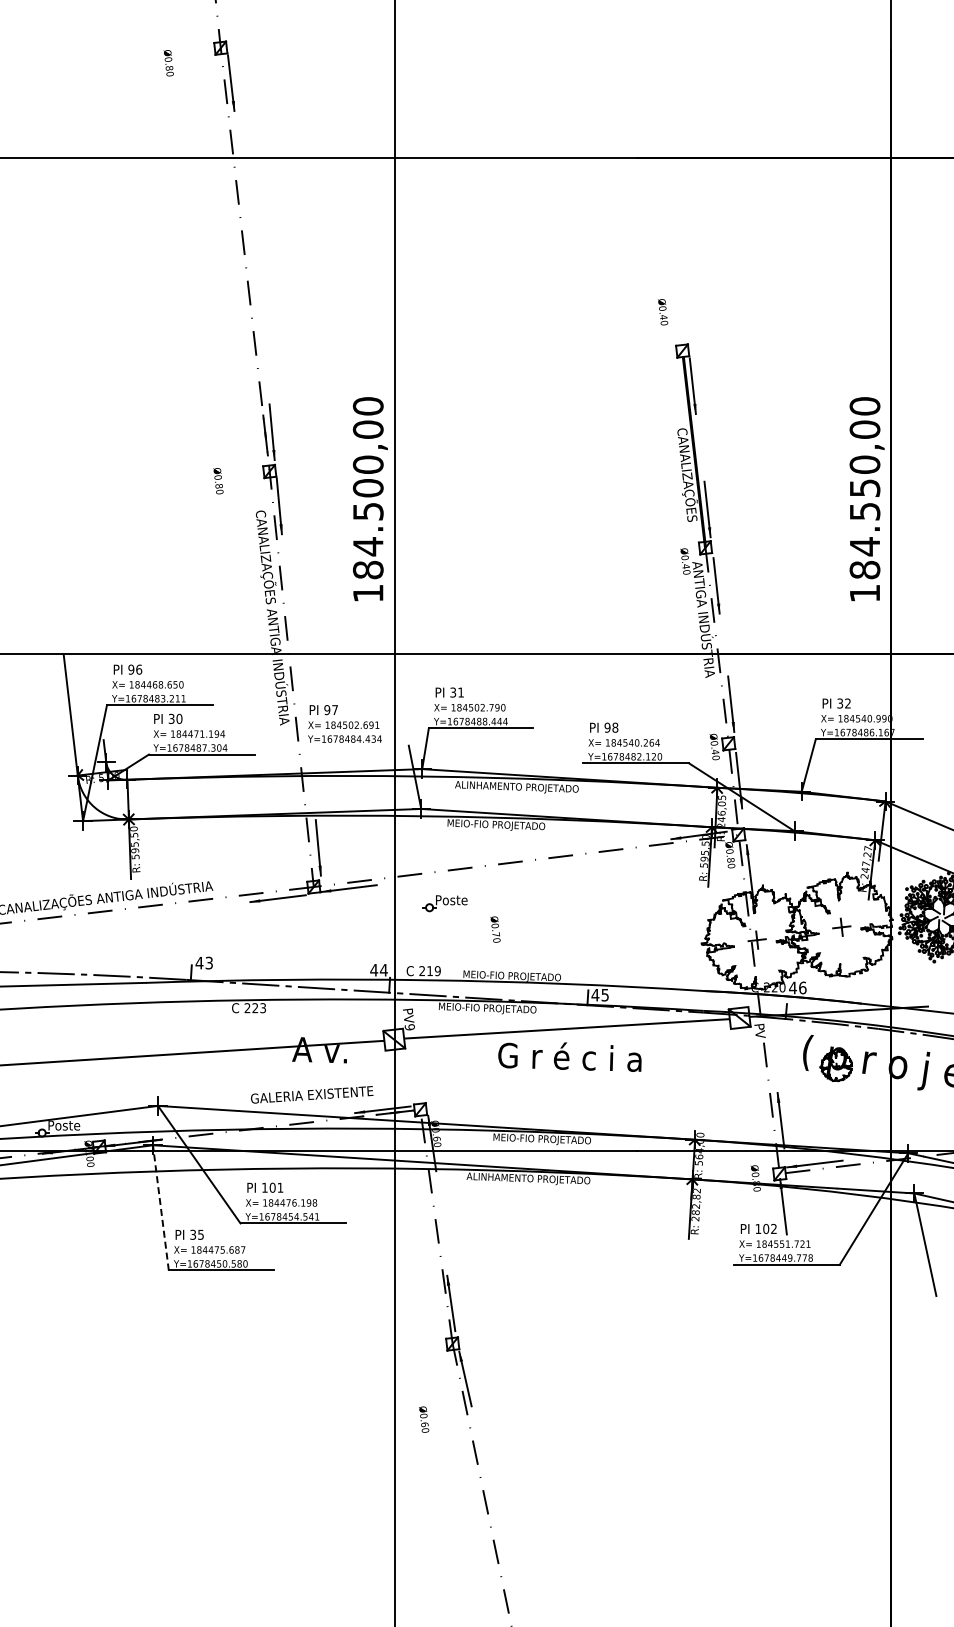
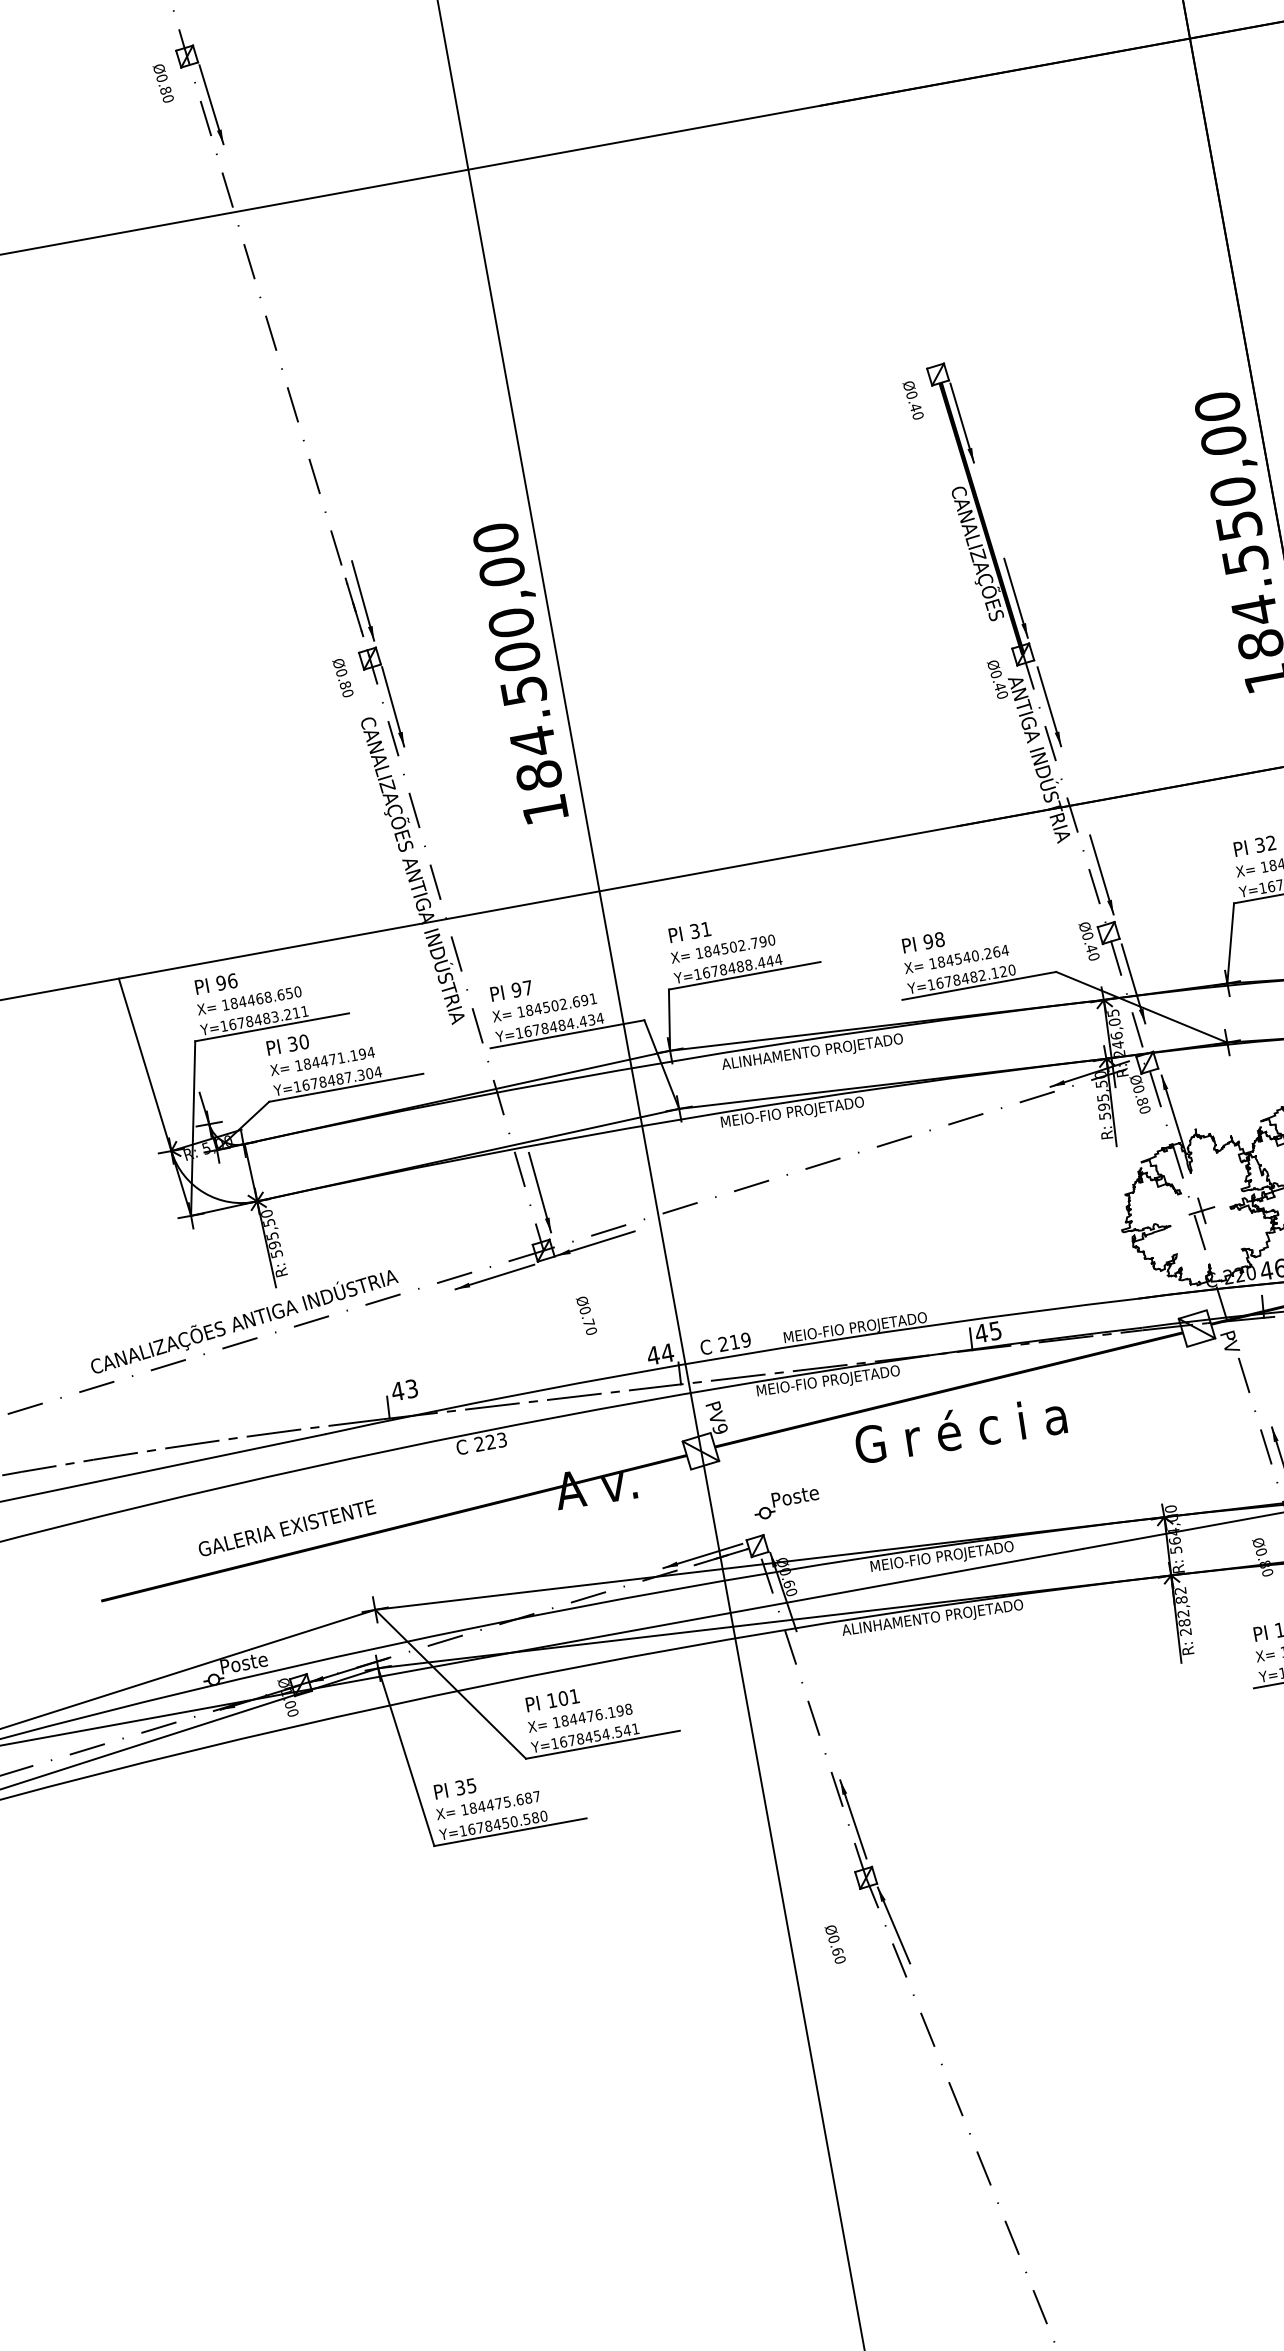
text: (168, 63) -> (163, 83), moved
text: (663, 312) -> (914, 400), moved
text: (218, 481) -> (343, 678), moved
line: (355, 745) -> (566, 1034), added
part: (444, 903) -> (785, 1503), moved
text: (495, 929) -> (586, 1315), moved
text: (312, 1094) -> (287, 1527), moved
line: (160, 1207) -> (405, 1756), dashed -> solid
text: (424, 1419) -> (835, 1944), moved

